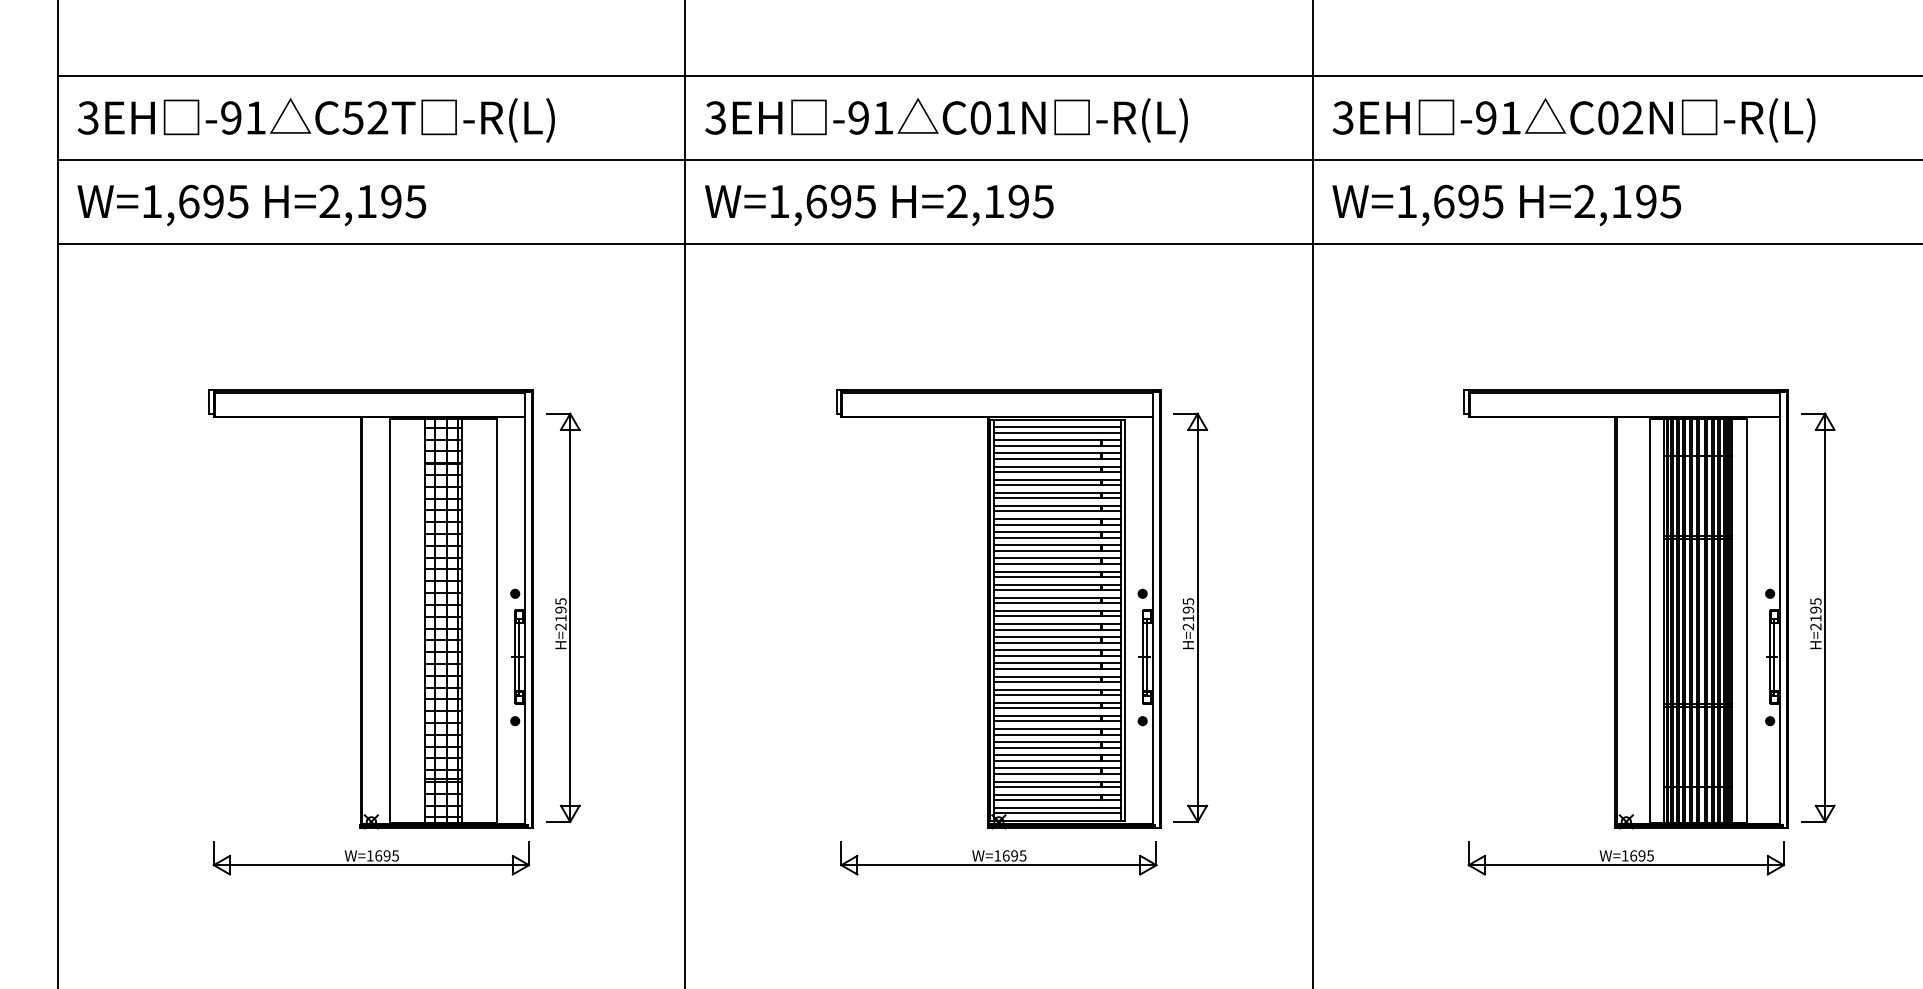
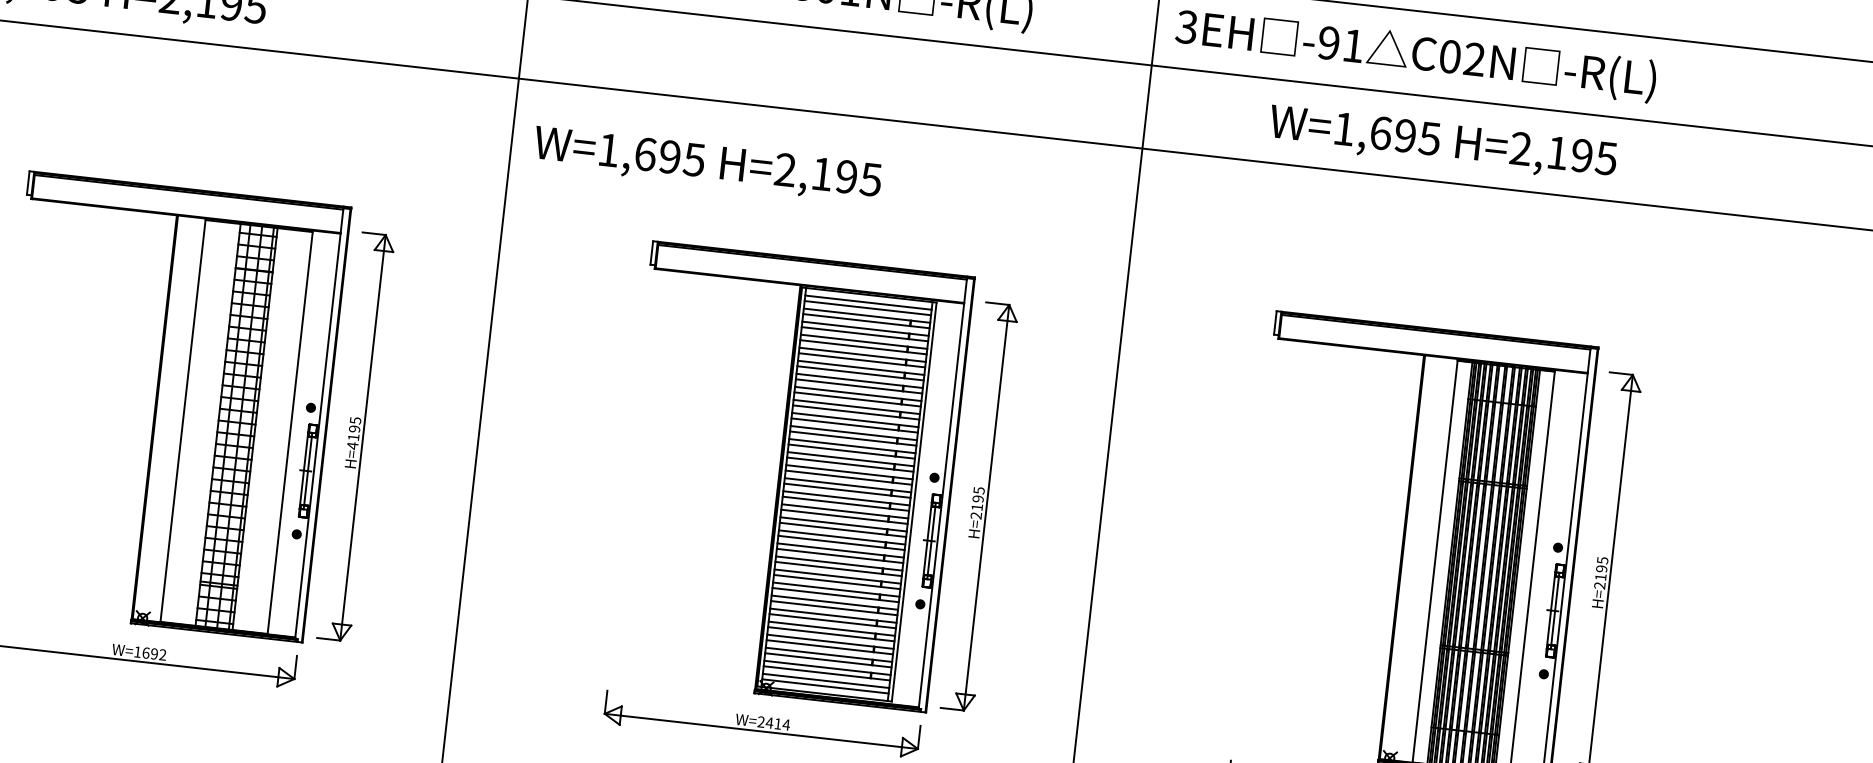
text: (879, 205) -> (707, 165), moved
text: (1506, 205) -> (1442, 144), moved
text: (560, 626) -> (352, 445), H=2195 -> H=4195
text: (395, 855) -> (162, 654), W=1695 -> W=1692
text: (1010, 855) -> (774, 723), W=1695 -> W=2414

